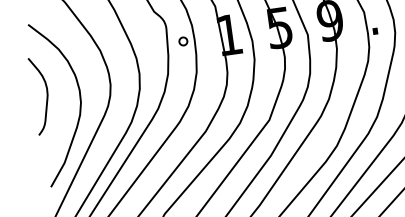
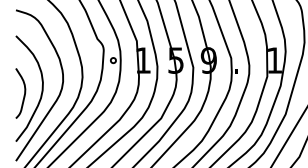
curve: (45, 98) -> (23, 95), moved

